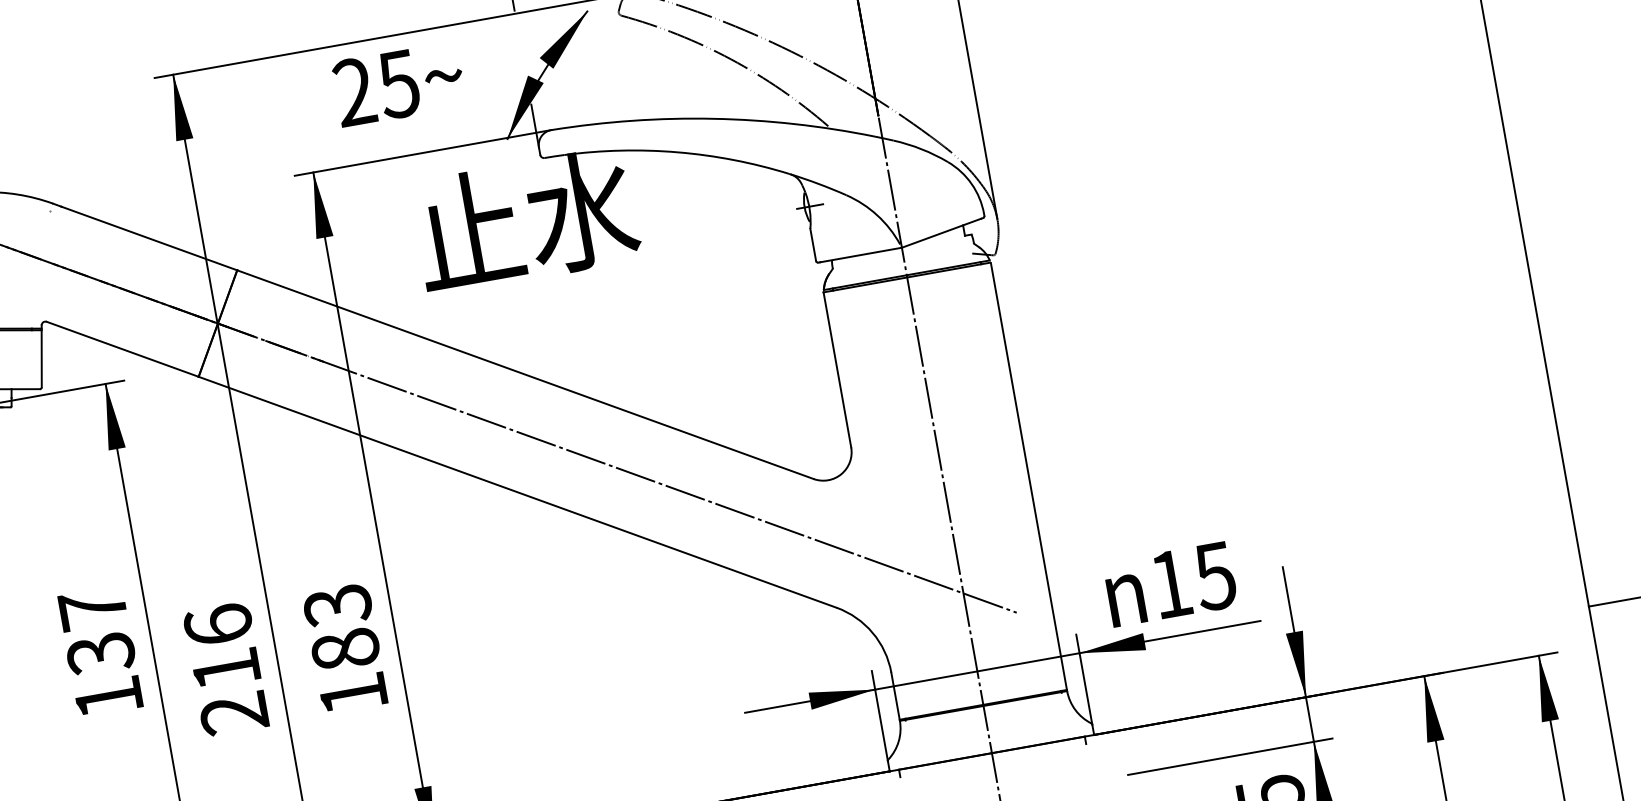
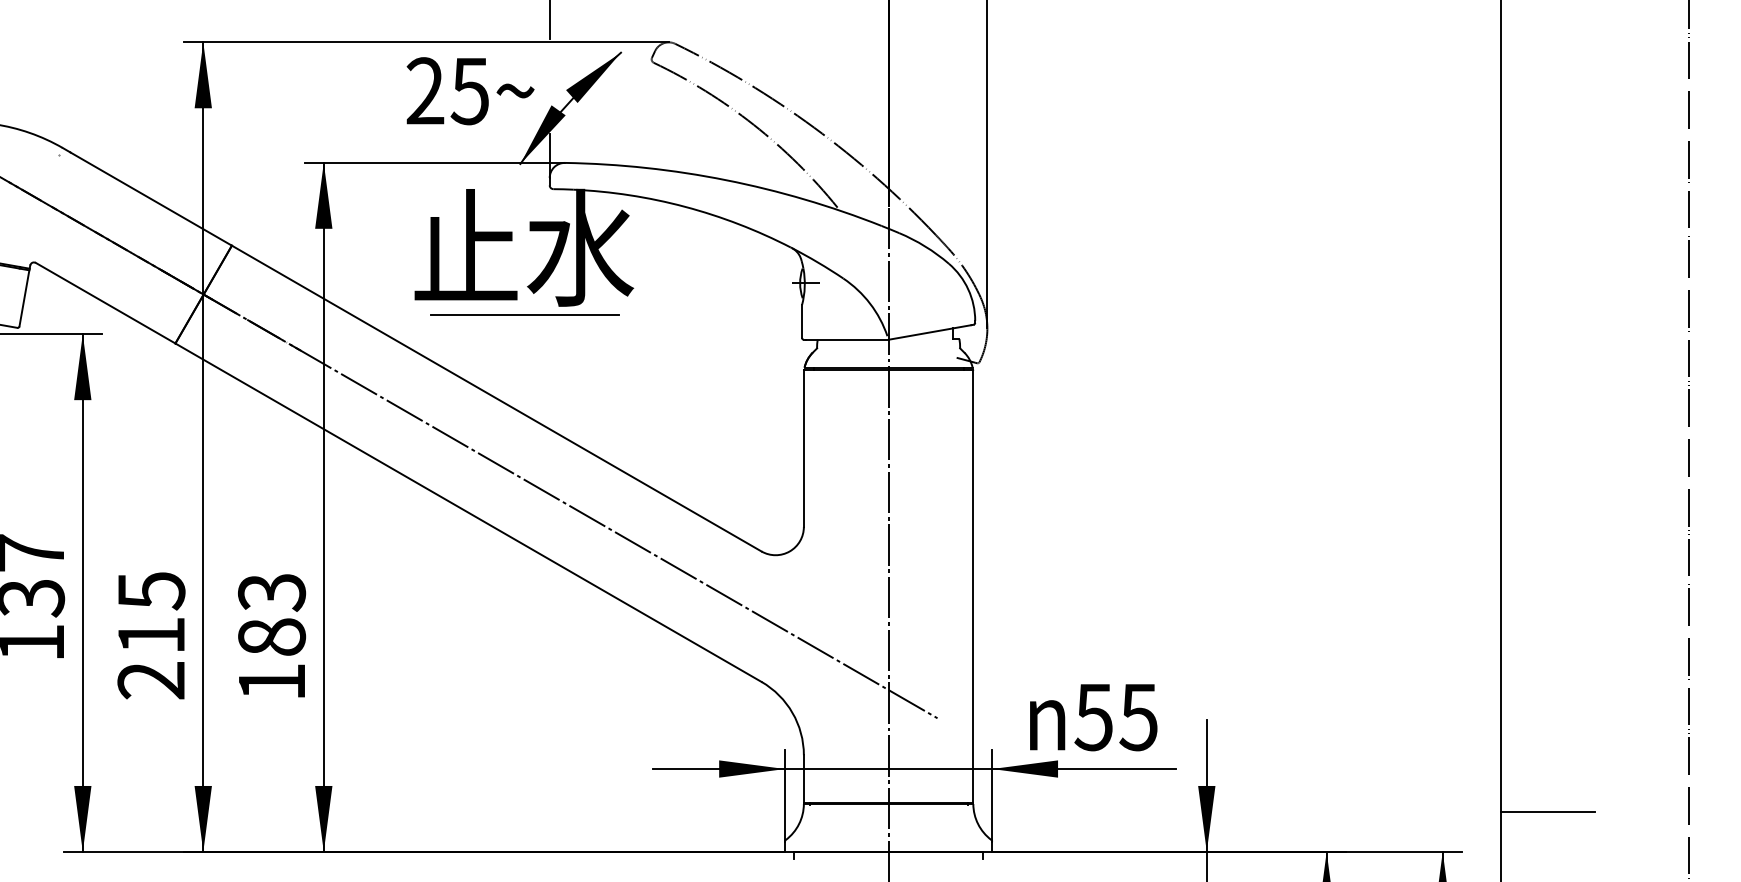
text: (399, 84) -> (470, 91), moved
line: (538, 287) -> (524, 315), added
text: (1170, 584) -> (1093, 717), 15 -> 55
text: (218, 624) -> (151, 590), 216 -> 215

